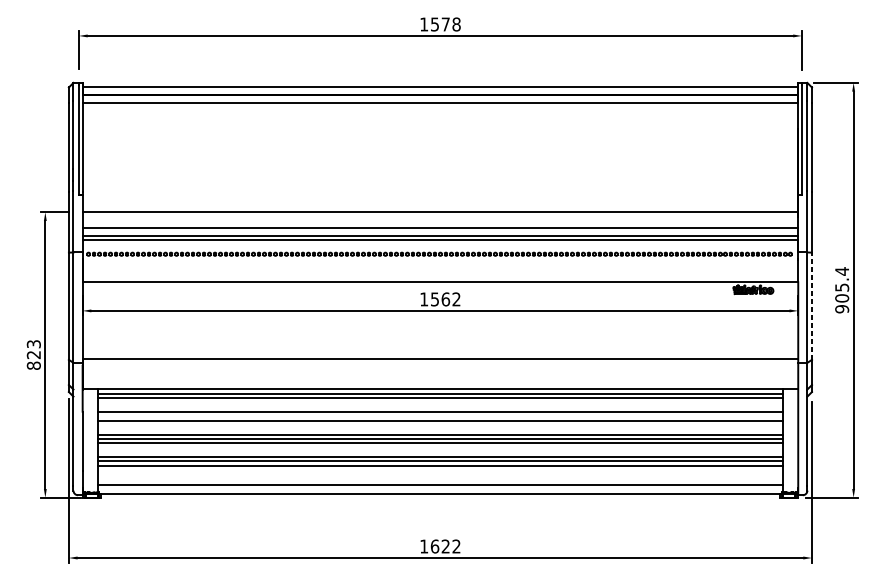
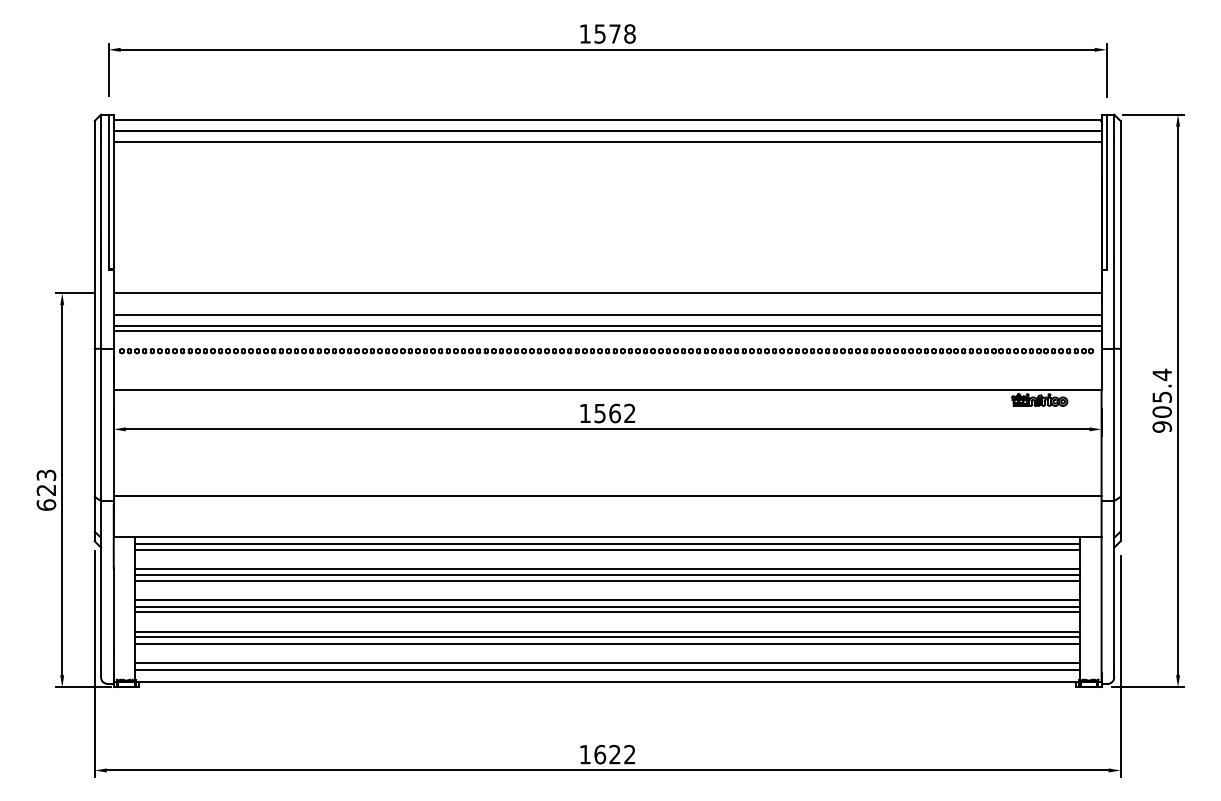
line: (811, 305) -> (1120, 422), dashed -> solid
text: (33, 365) -> (46, 504), 823 -> 623
line: (440, 416) -> (607, 575), added
line: (440, 479) -> (607, 662), added

